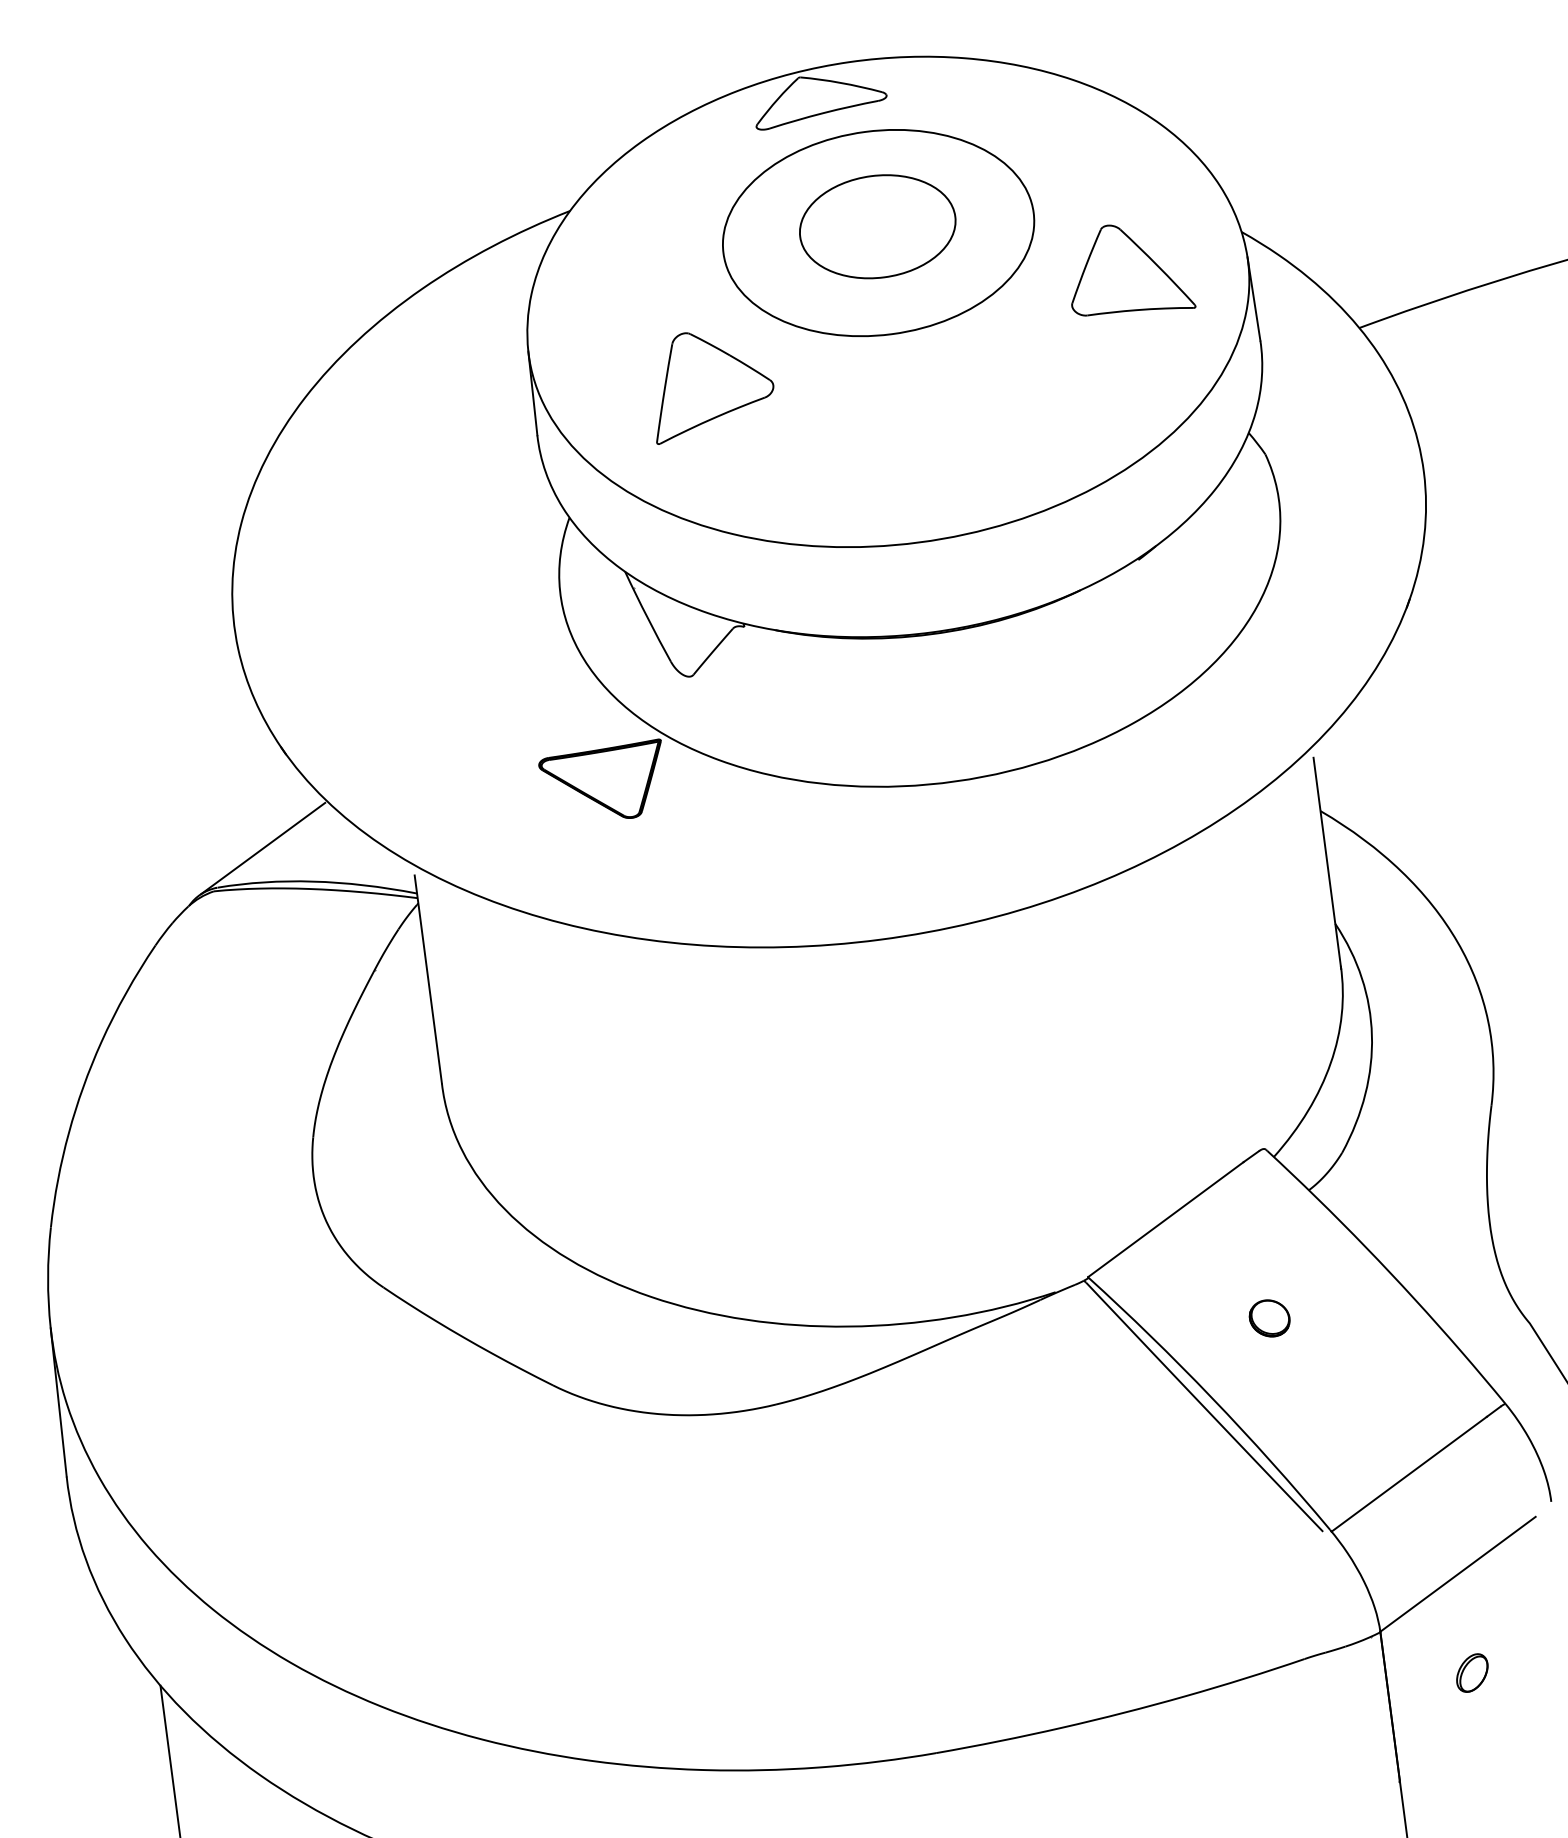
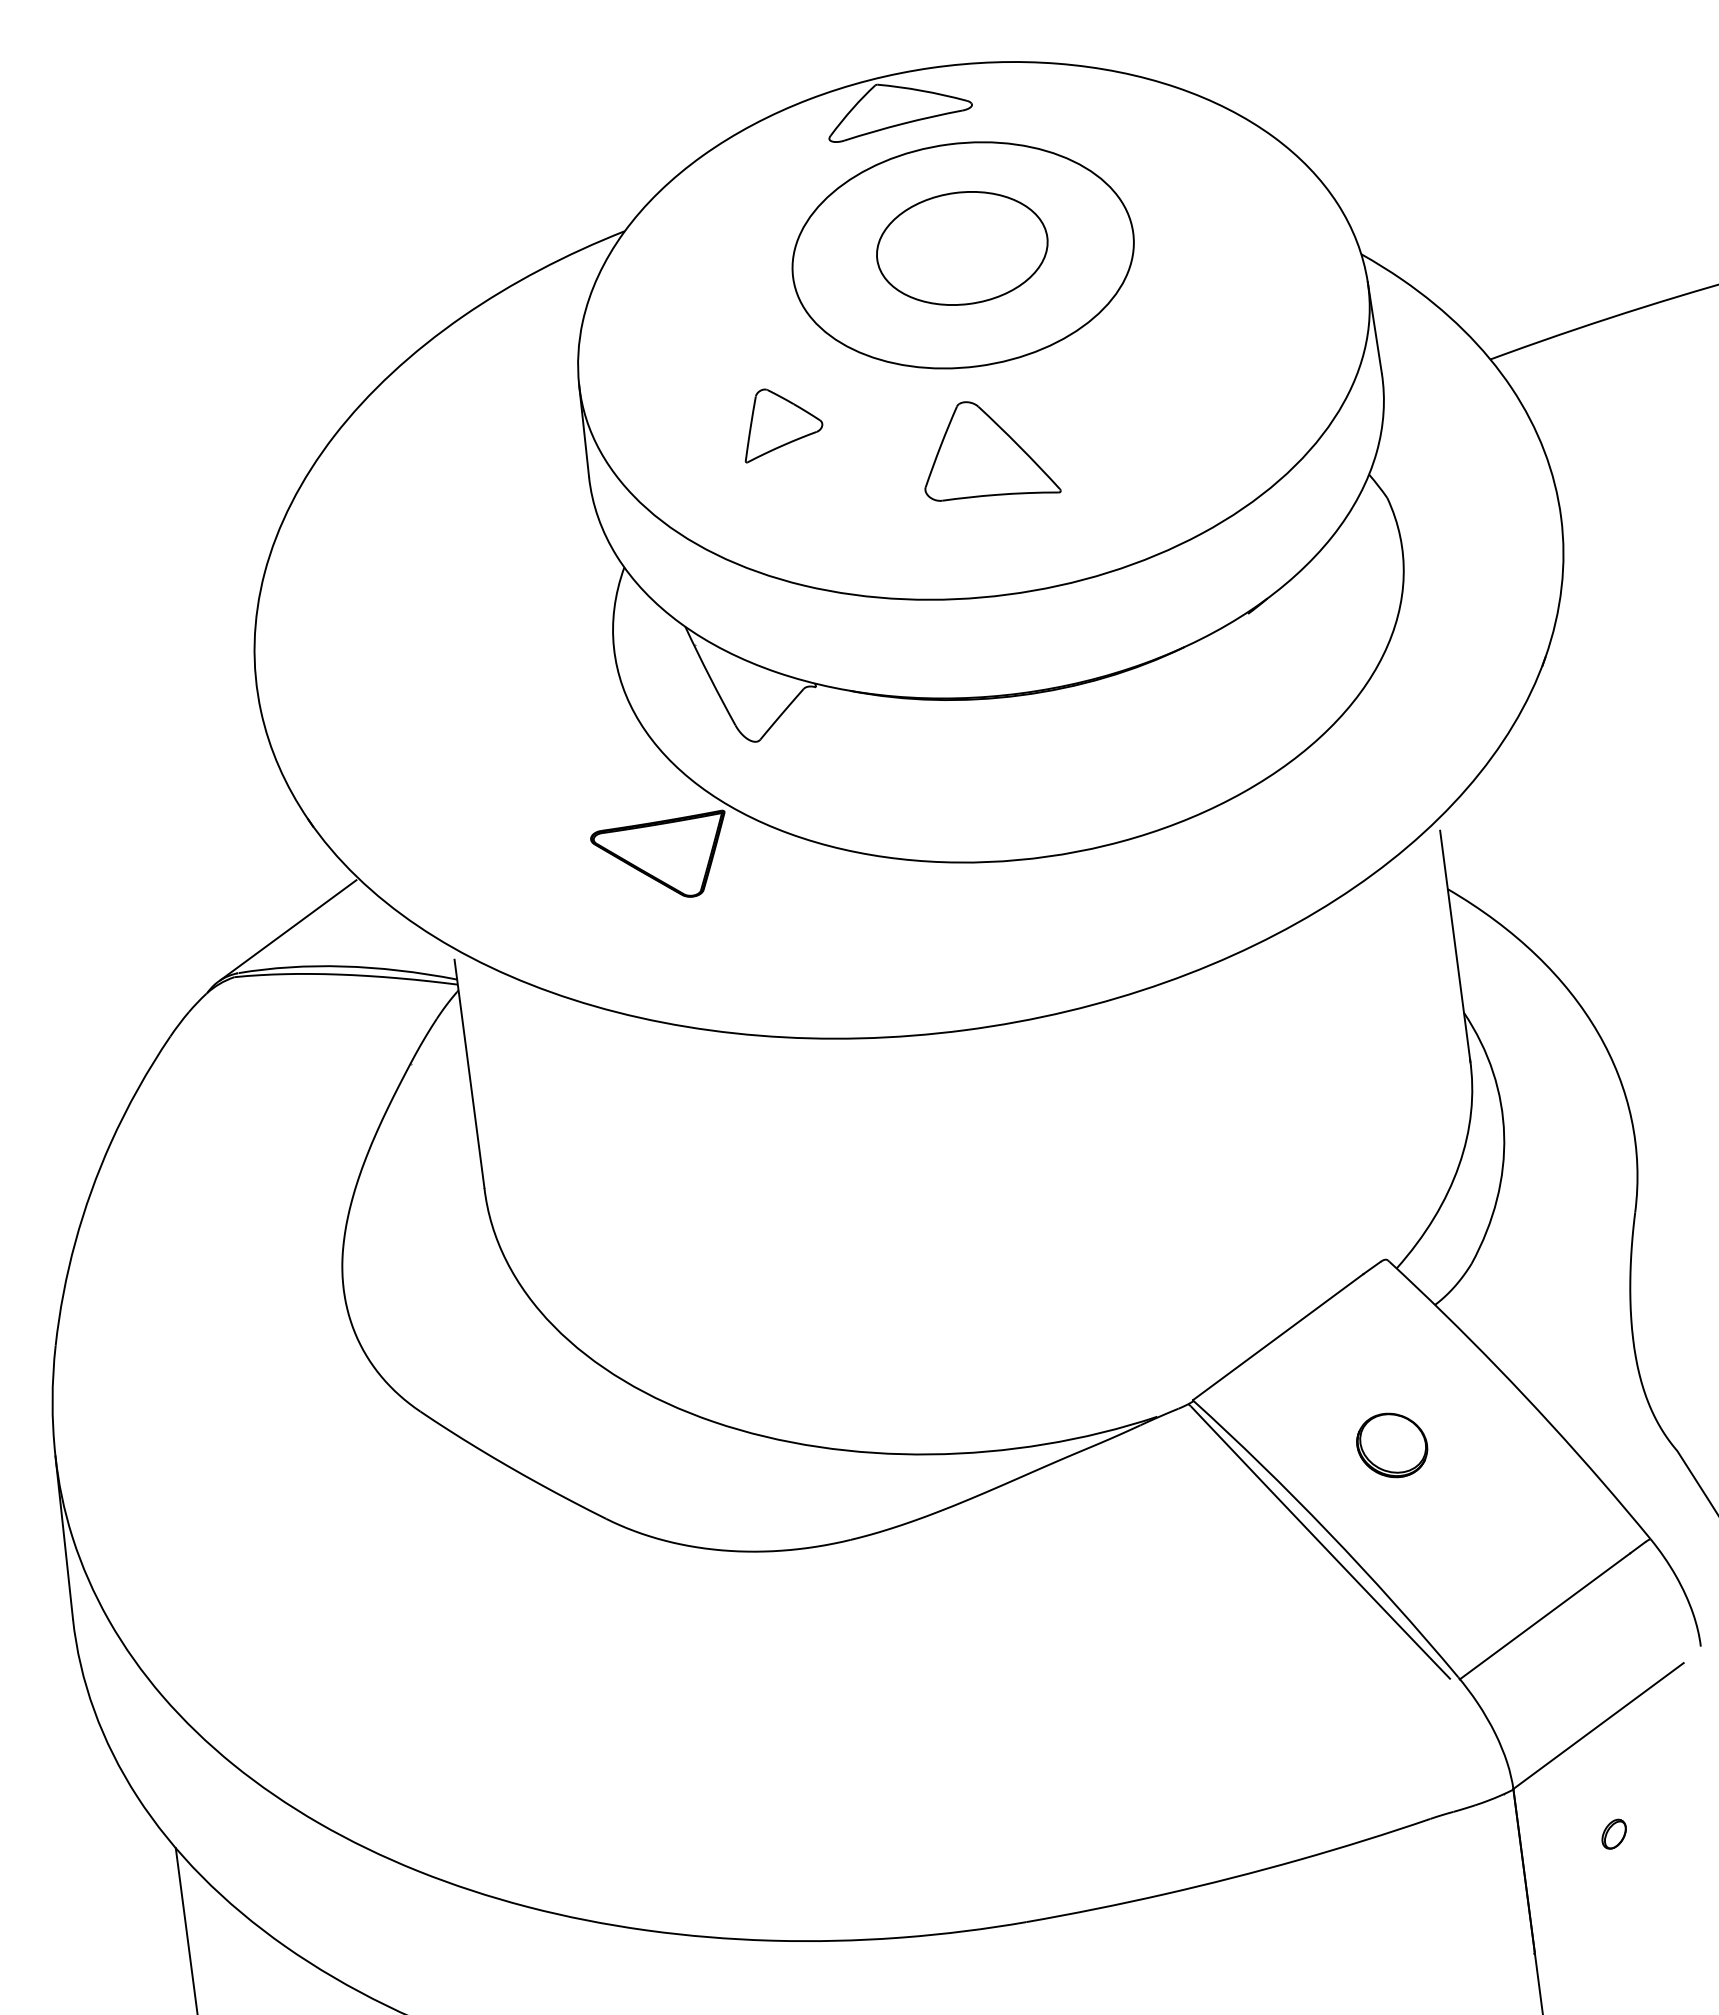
part: (1133, 270) -> (992, 451), moved
part: (714, 388) -> (783, 425), size x0.6
part: (1269, 1318) -> (1391, 1445), size x1.6
part: (1471, 1672) -> (1613, 1833), size x0.7

